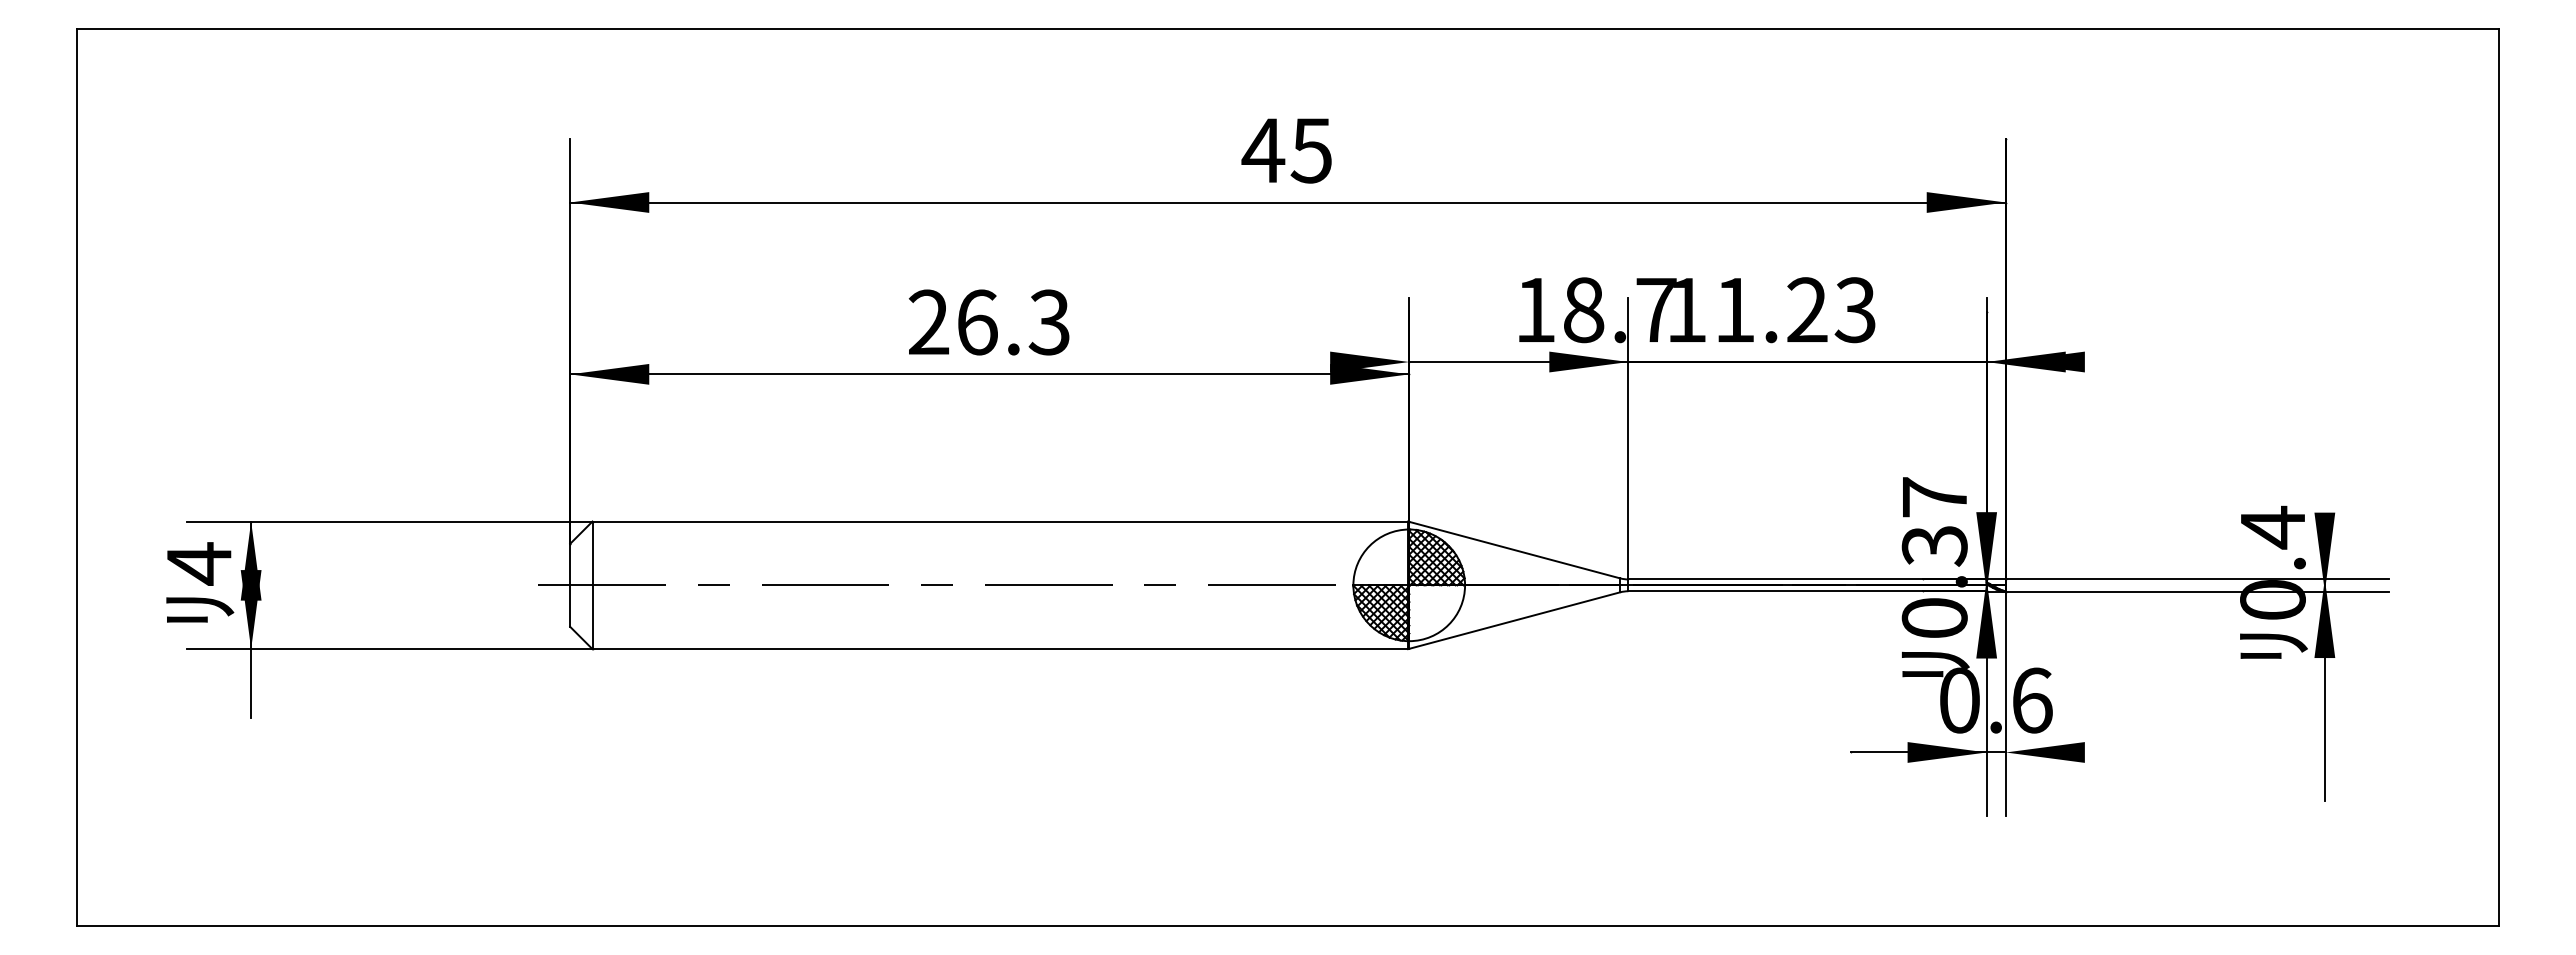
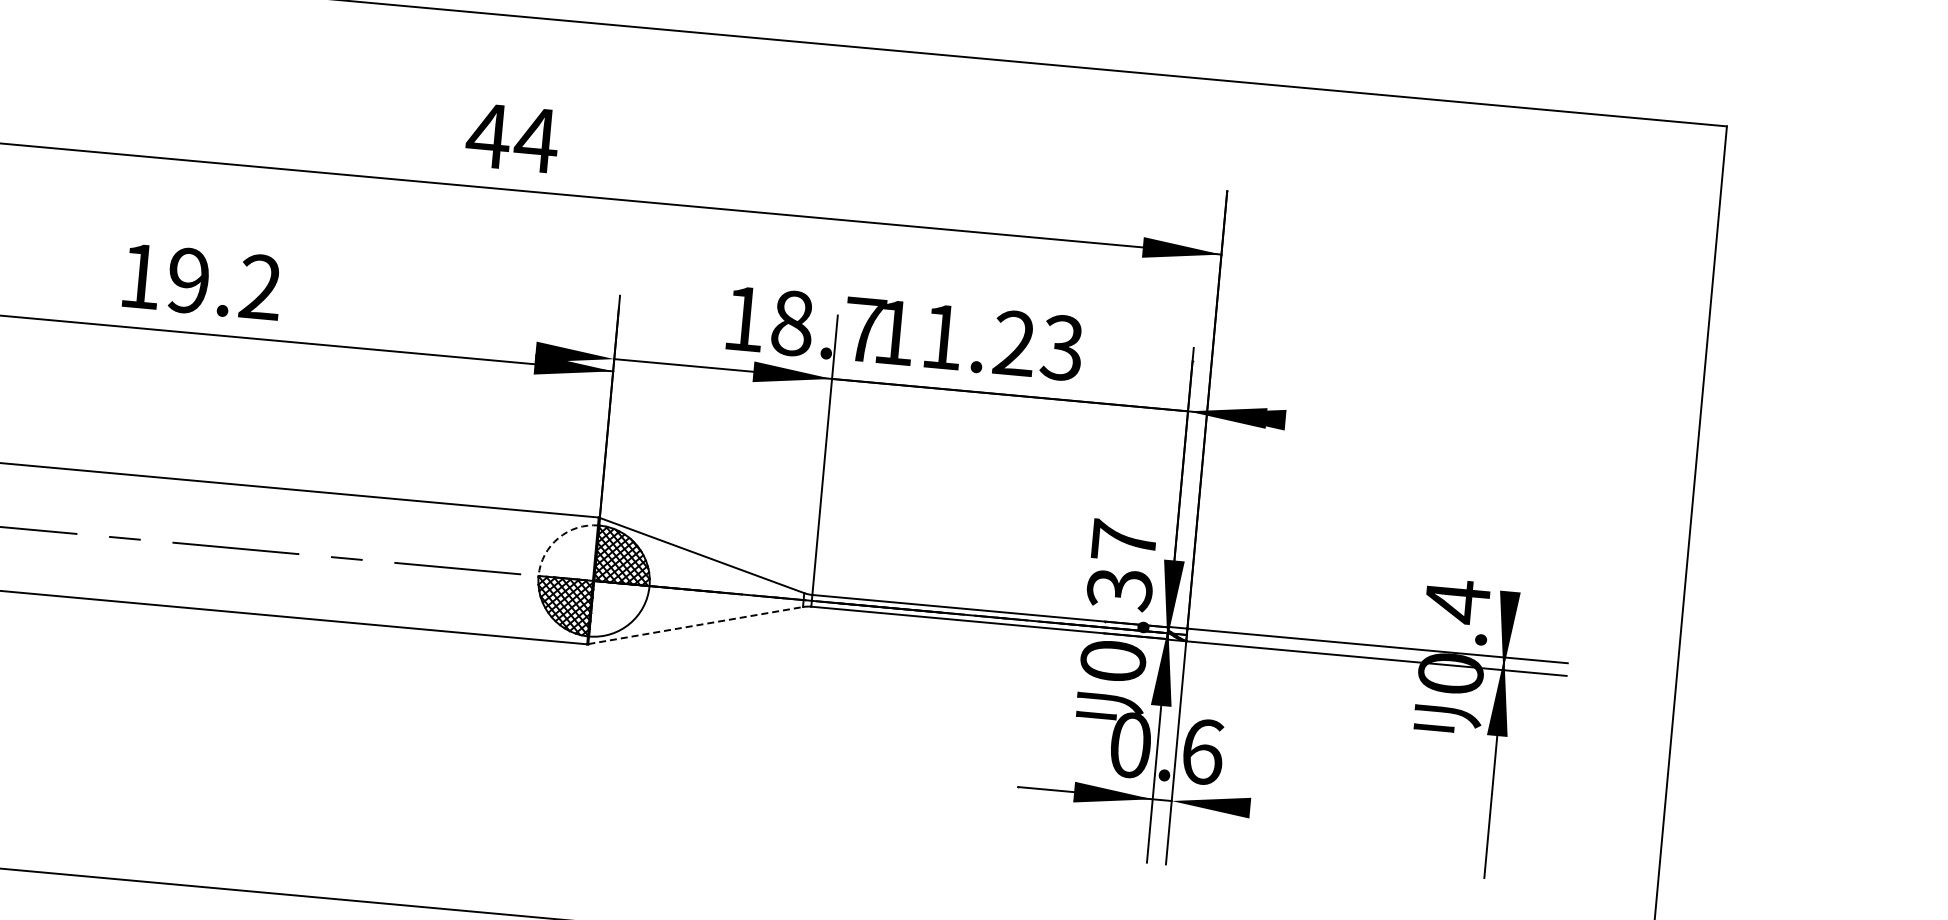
text: (1311, 150) -> (536, 140), 45 -> 44
text: (988, 322) -> (199, 281), 26.3 -> 19.2
arc: (1369, 545) -> (558, 537), solid -> dashed
line: (1515, 620) -> (696, 625), solid -> dashed

